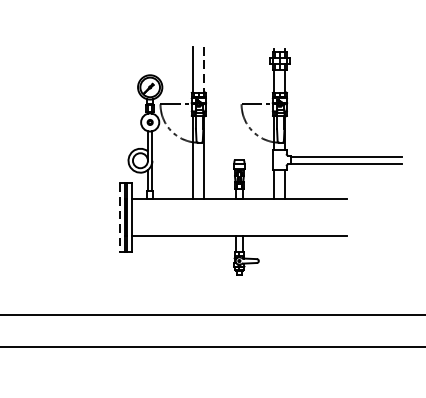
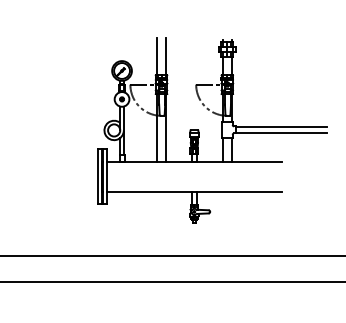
line: (204, 69) -> (166, 56), dashed -> solid
line: (119, 217) -> (97, 176), dashed -> solid

